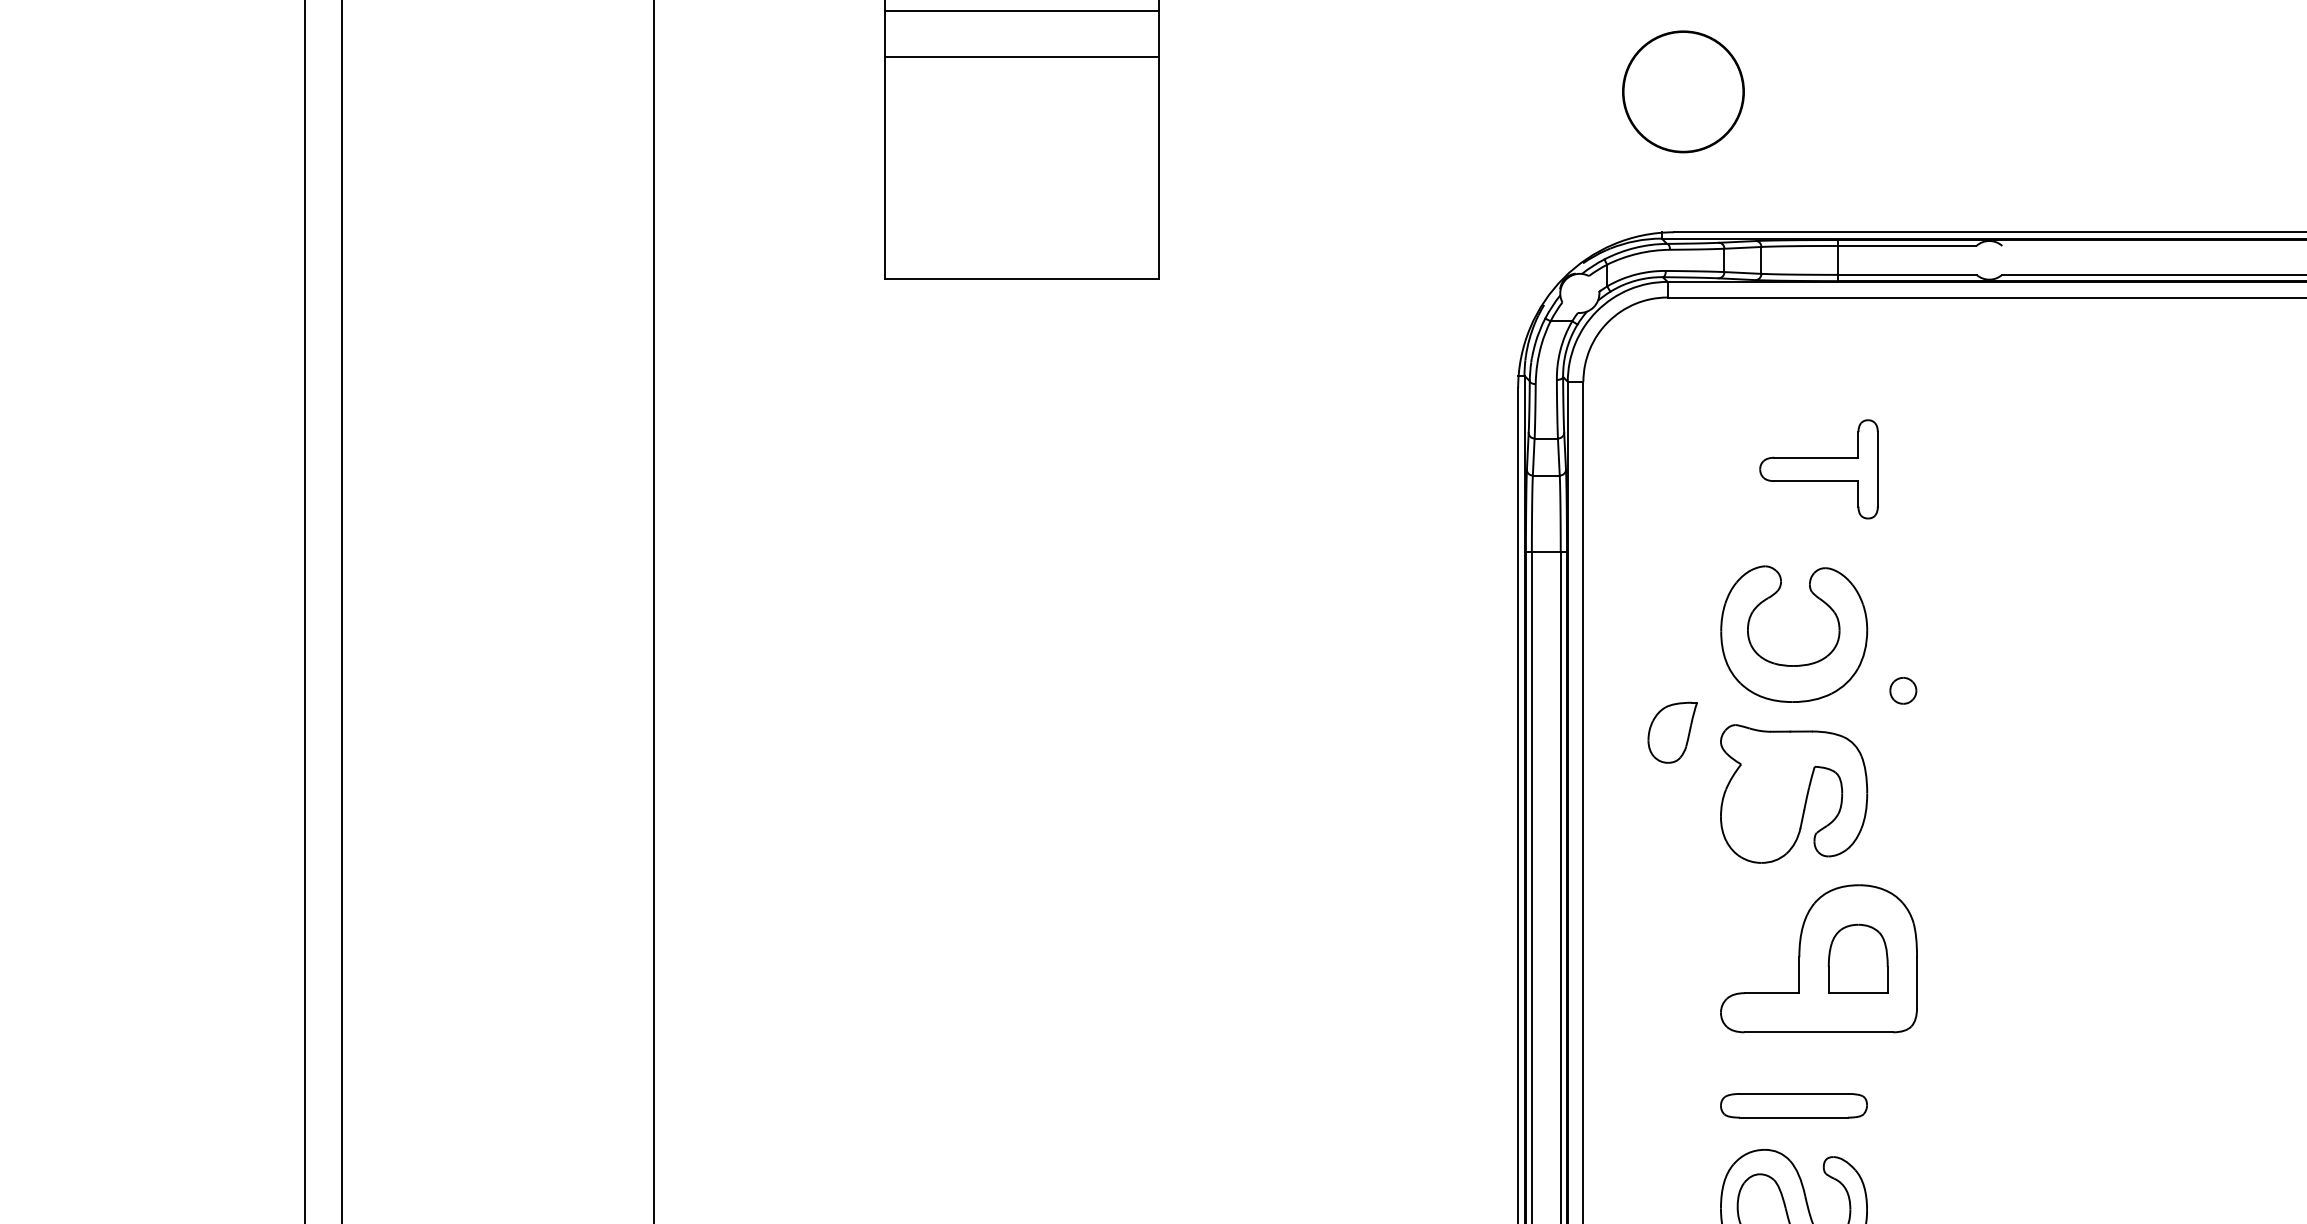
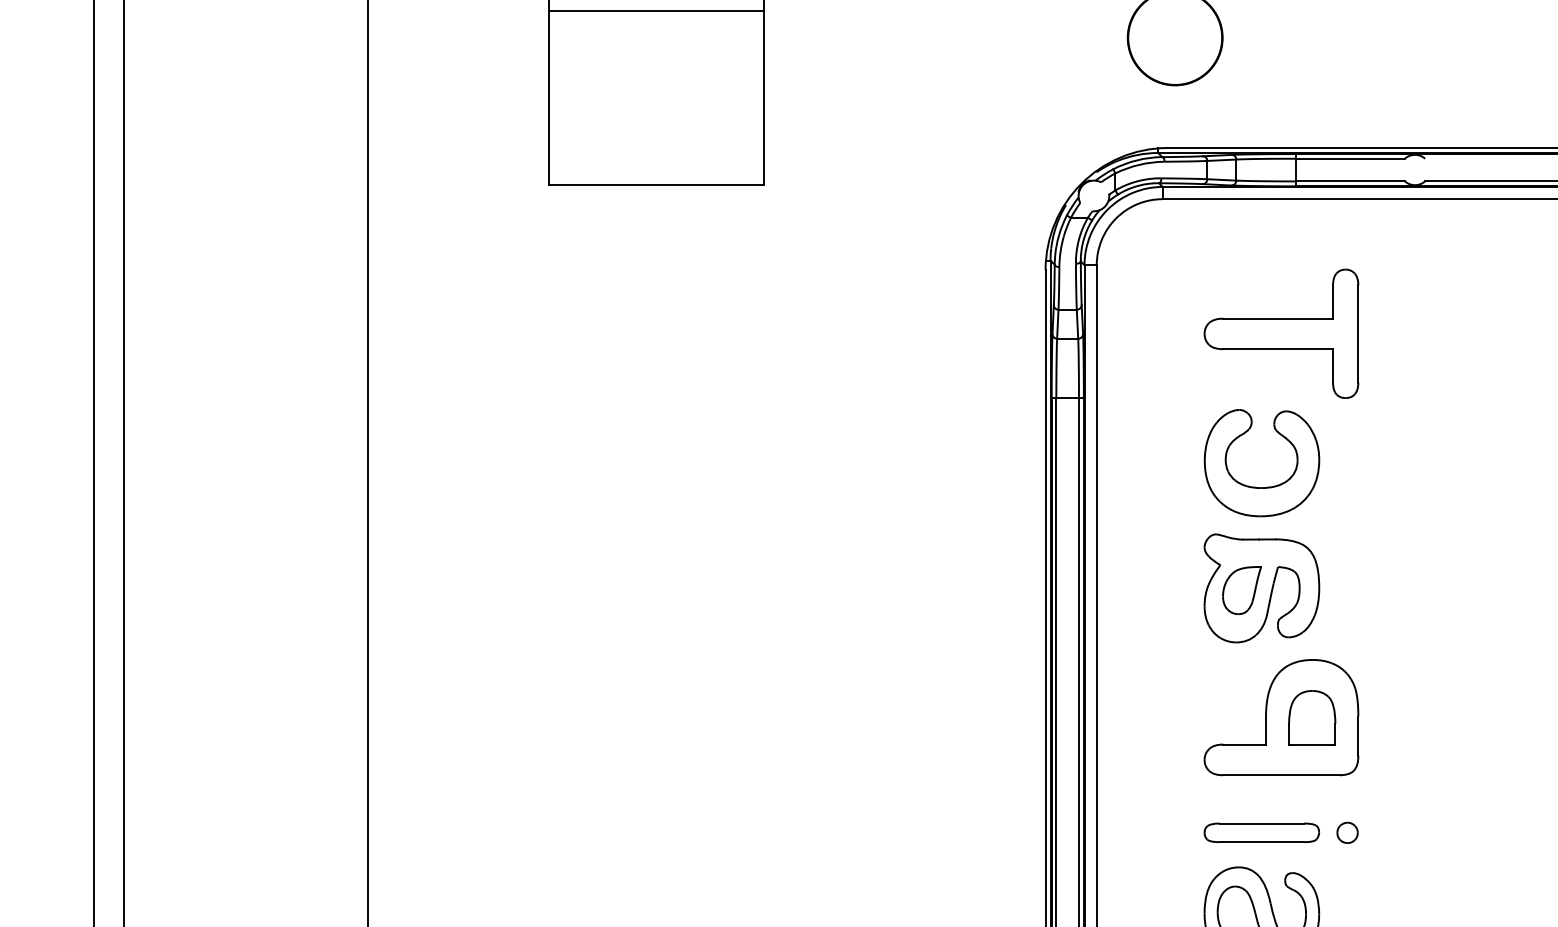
part: (1818, 469) -> (1281, 334), size x1.67
part: (1903, 690) -> (1347, 832), moved
part: (1672, 732) -> (1241, 590), moved

